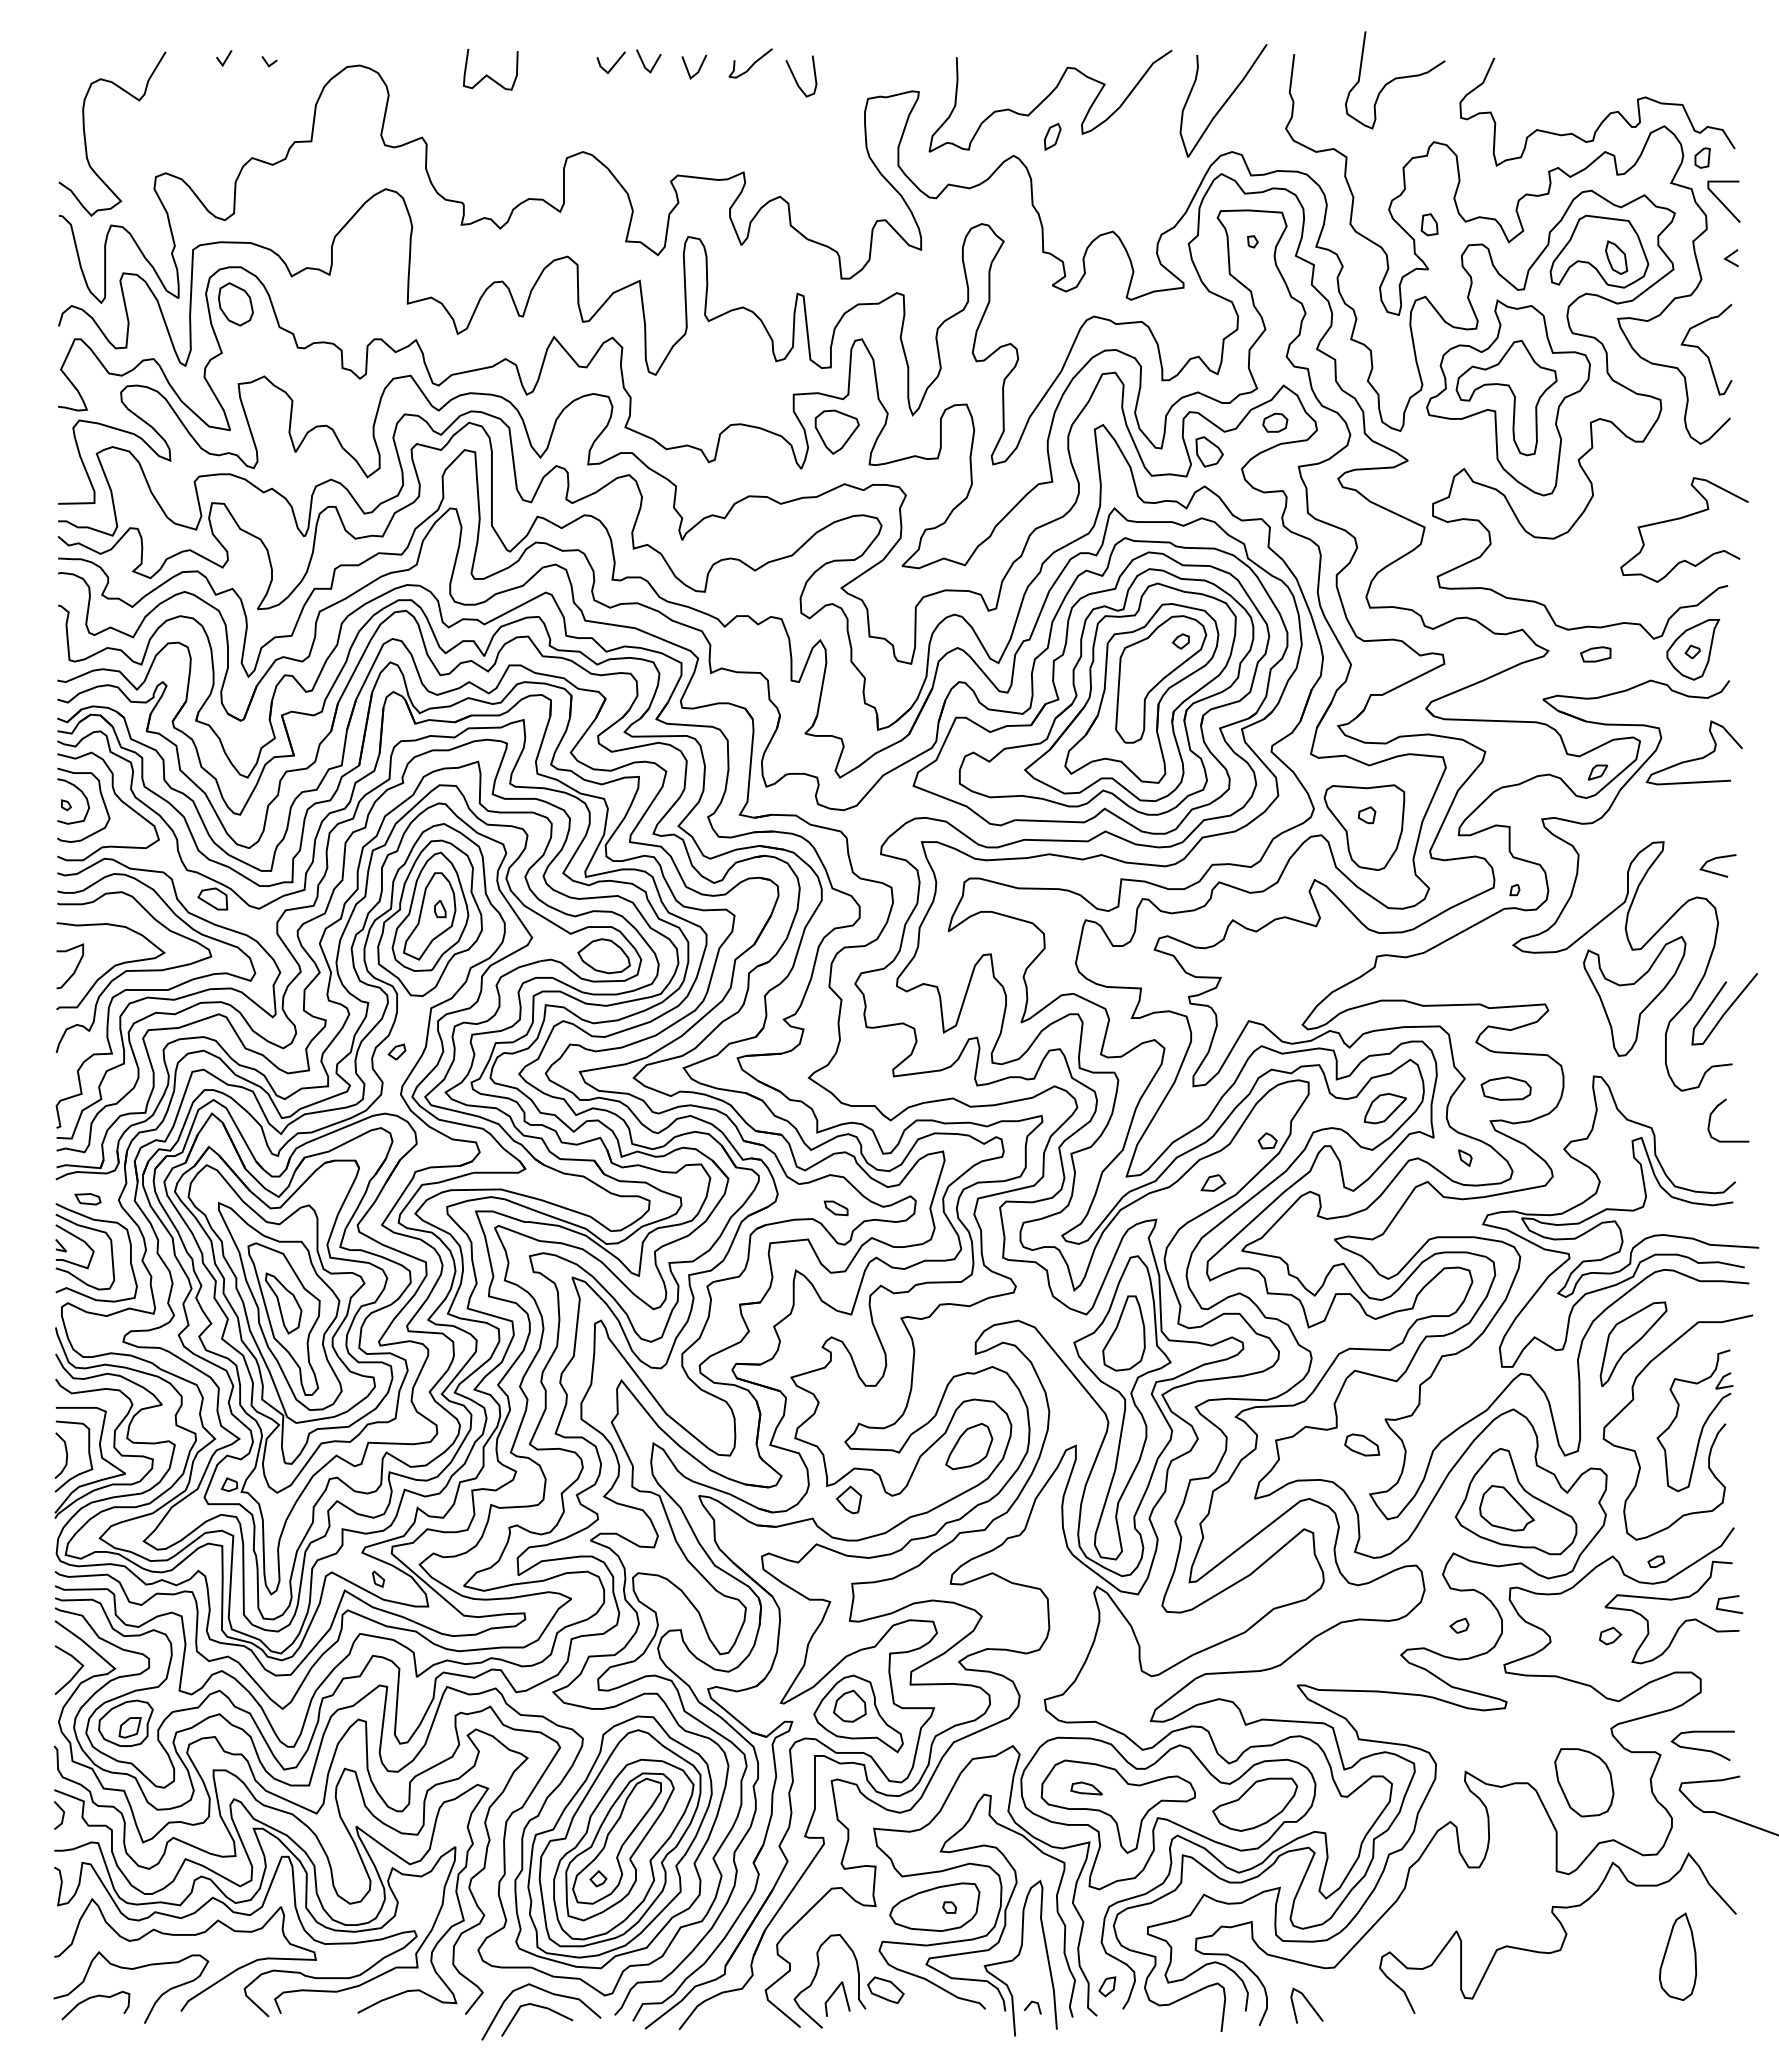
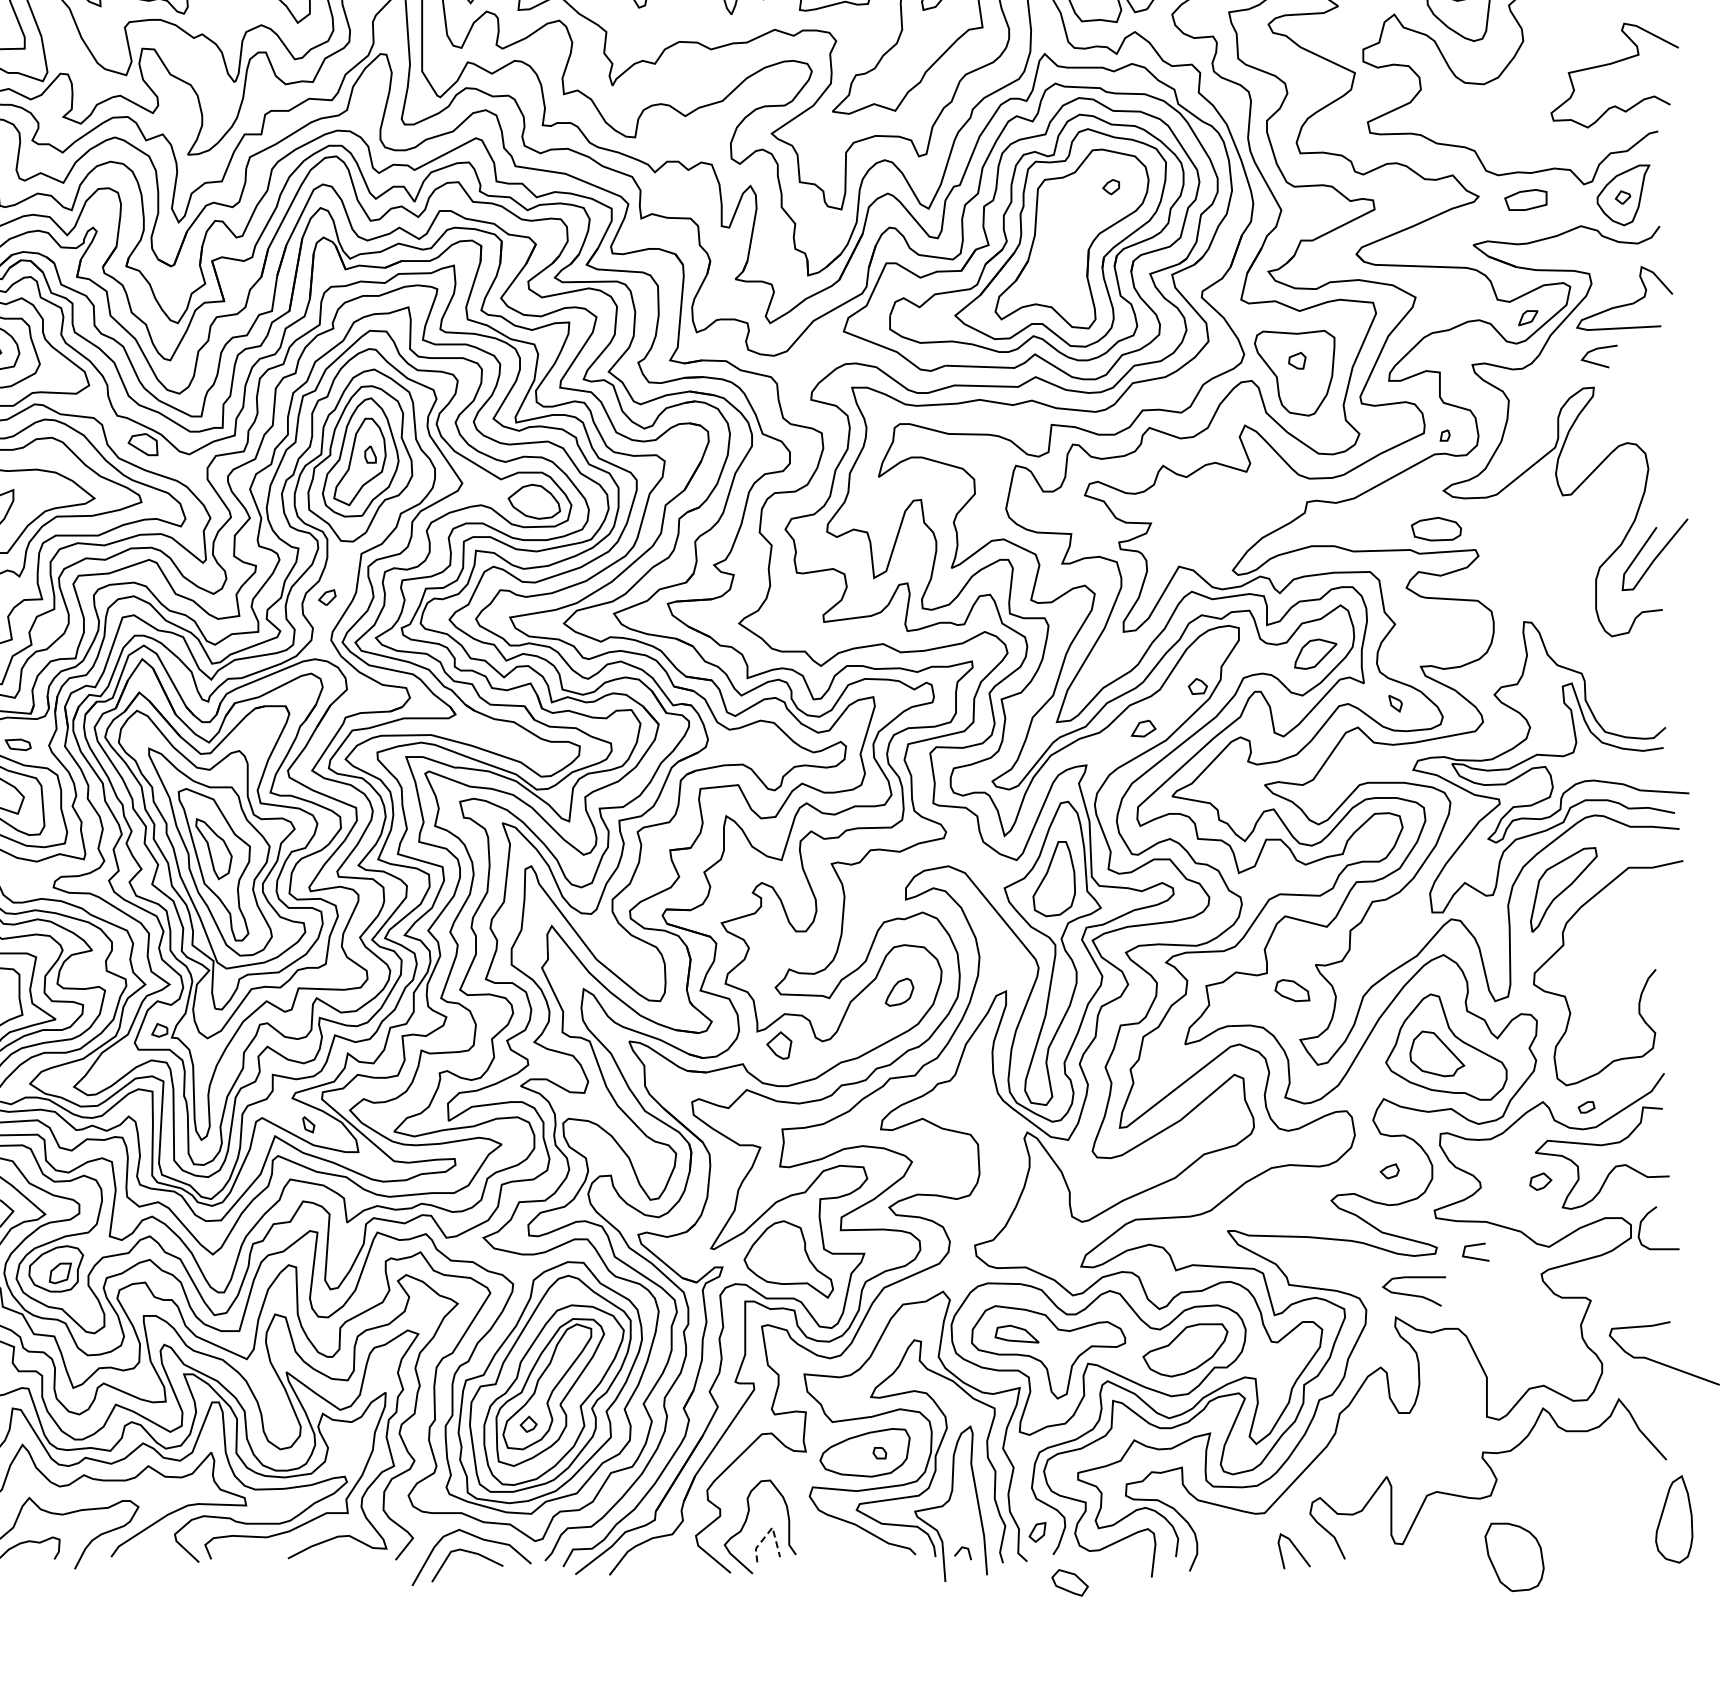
part: (1595, 654) -> (1525, 200), size x1.4
part: (1161, 679) -> (1091, 225), removed
line: (1715, 859) -> (1596, 350), moved
part: (1634, 996) -> (1564, 542), removed
part: (1505, 1088) -> (1435, 529), moved
curve: (1715, 1110) -> (1645, 1218), moved
part: (835, 1208) -> (765, 754), removed
part: (1702, 1425) -> (1632, 971), removed
part: (969, 1446) -> (899, 992), size x0.6
line: (1728, 1609) -> (1474, 1257), moved
part: (849, 1705) -> (779, 1251), removed
curve: (1700, 1748) -> (1411, 1294), moved
part: (1584, 1782) -> (1514, 1557), moved
part: (1086, 1788) -> (1016, 1334), size x1.4
part: (1678, 1956) -> (1674, 1519), moved
line: (839, 1985) -> (769, 1531), solid -> dashed
part: (885, 1990) -> (1069, 1583), moved
line: (1308, 2003) -> (1295, 1549), moved

